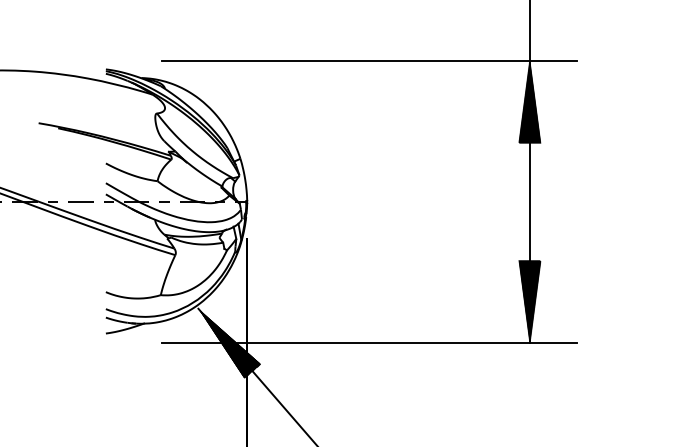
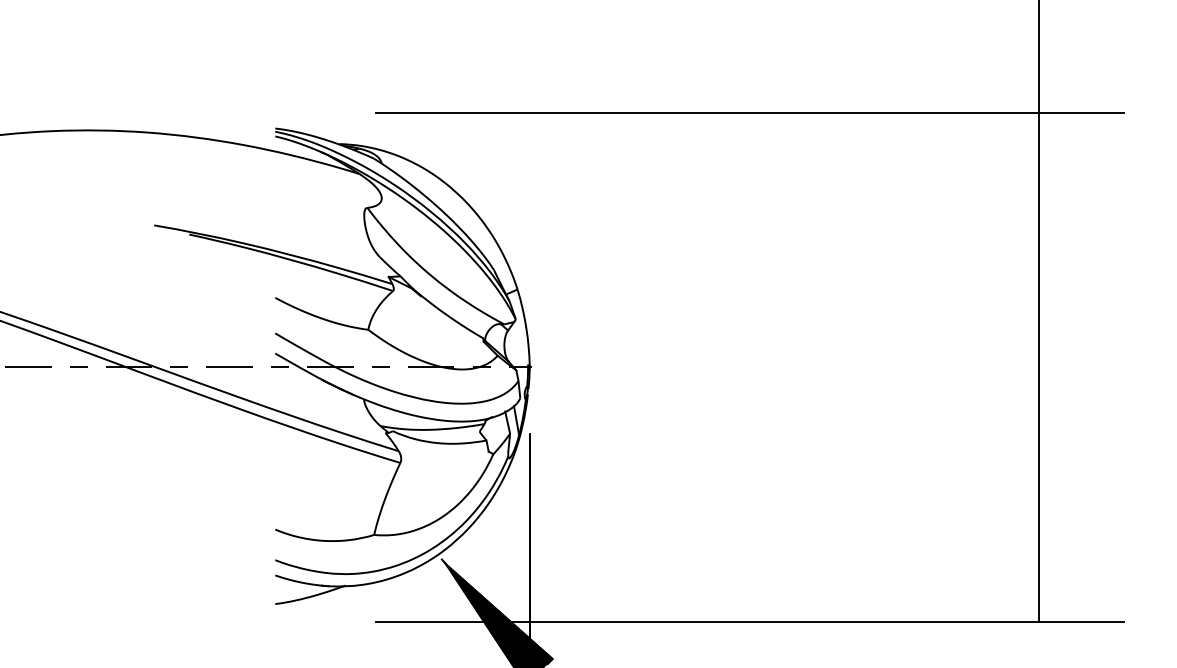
hatch: (529, 101) -> (1037, 186), removed
hatch: (529, 301) -> (1037, 546), removed

